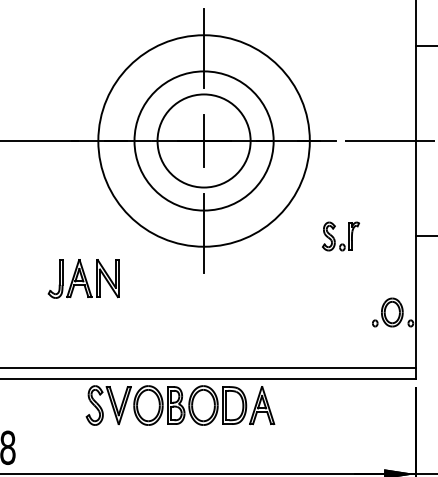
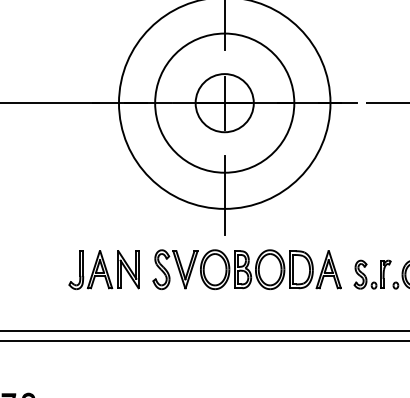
circle: (204, 140) -> (225, 102), size x0.62
part: (340, 236) -> (372, 274), moved
part: (83, 278) -> (104, 269), moved
part: (180, 405) -> (247, 269), moved

